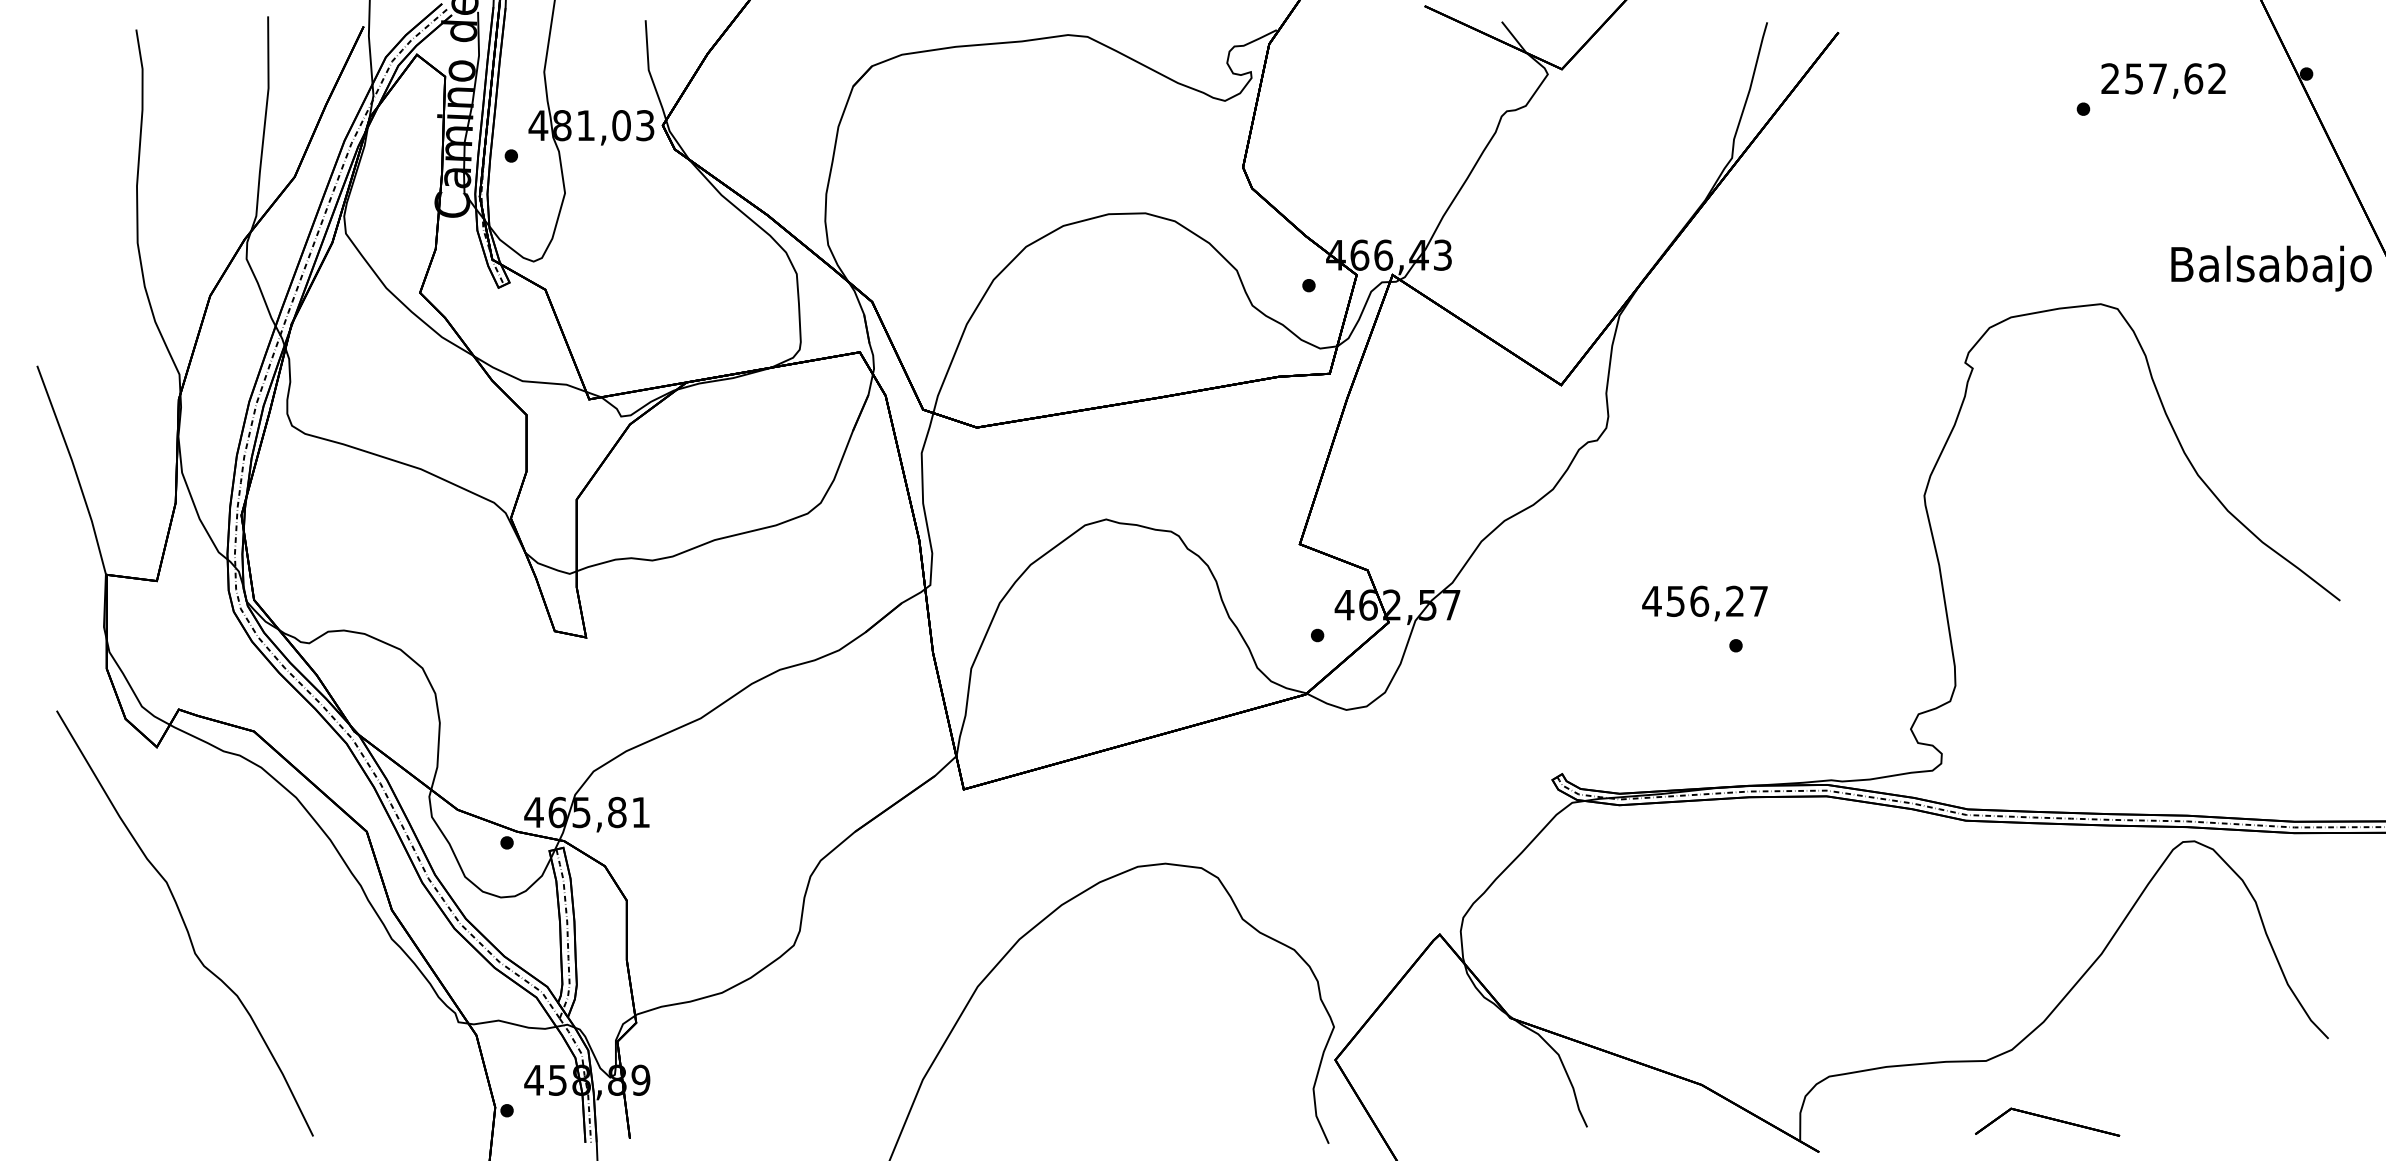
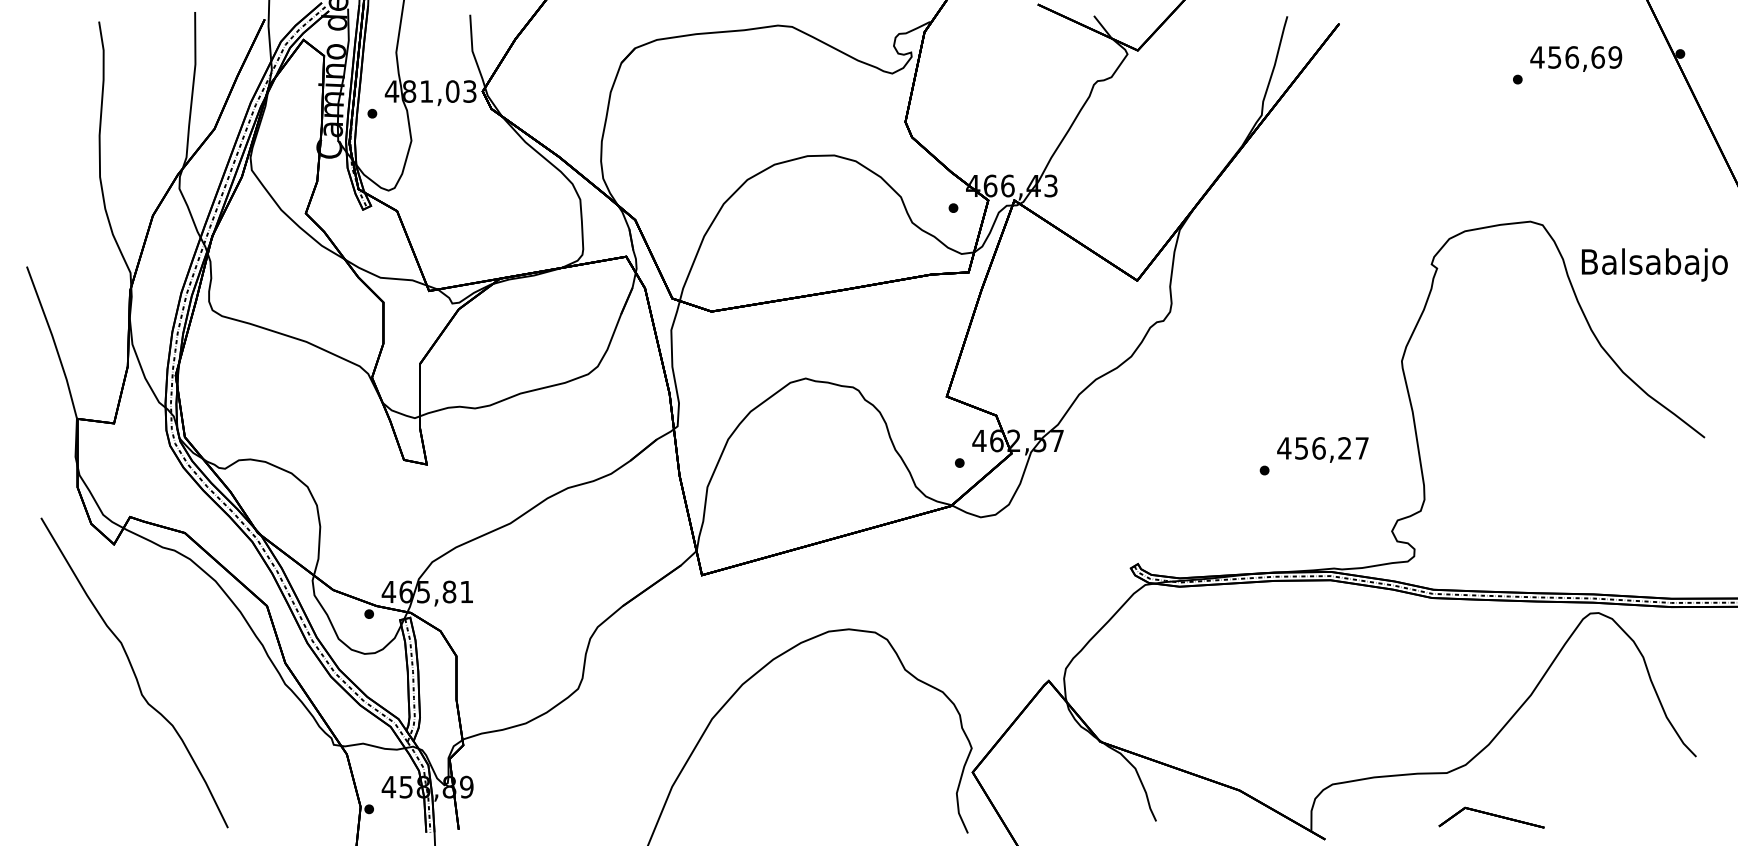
text: (2163, 78) -> (1576, 57), 257,62 -> 456,69
text: (2271, 268) -> (1654, 264), moved
text: (1704, 603) -> (1322, 449), moved

